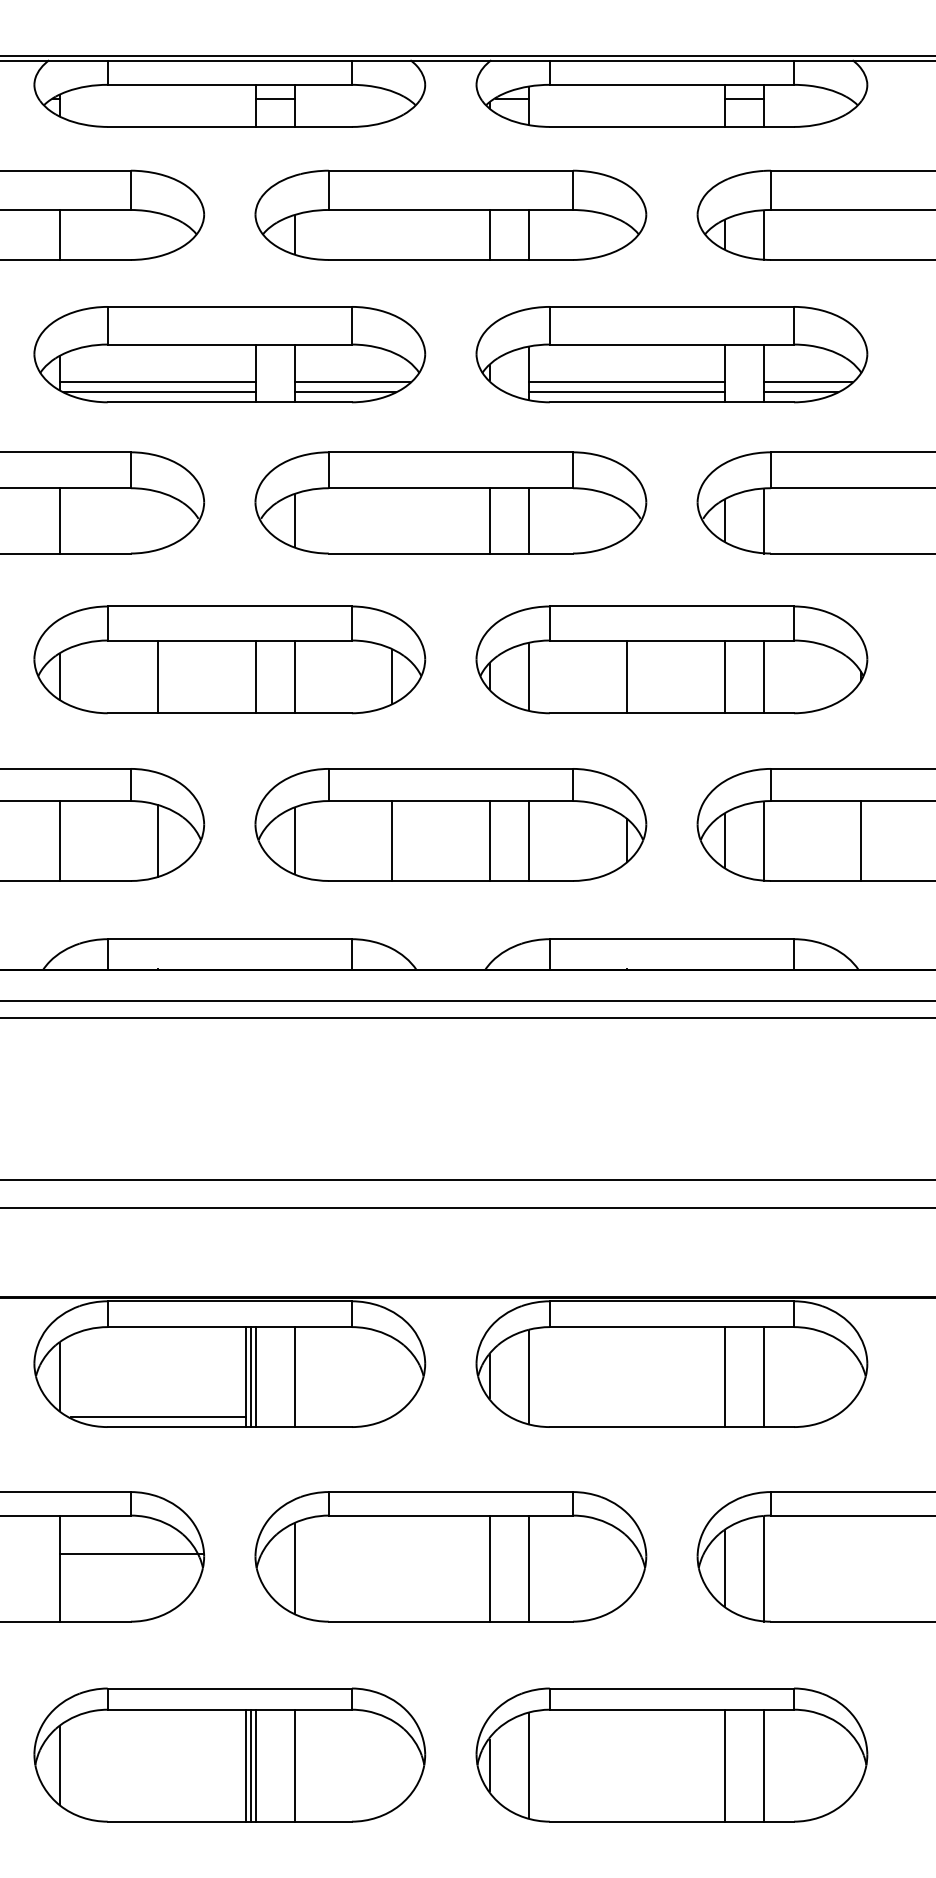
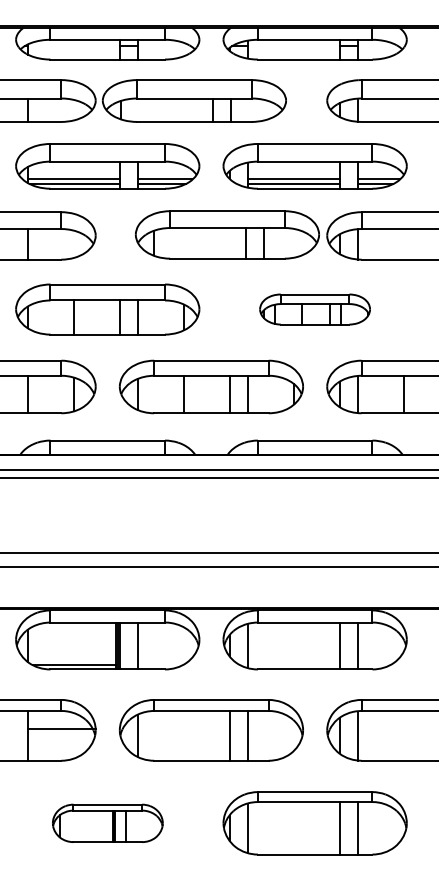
part: (450, 214) -> (194, 100), moved
part: (450, 502) -> (227, 234), moved
part: (670, 659) -> (314, 309), size x0.6
part: (229, 1755) -> (107, 823), size x0.6

